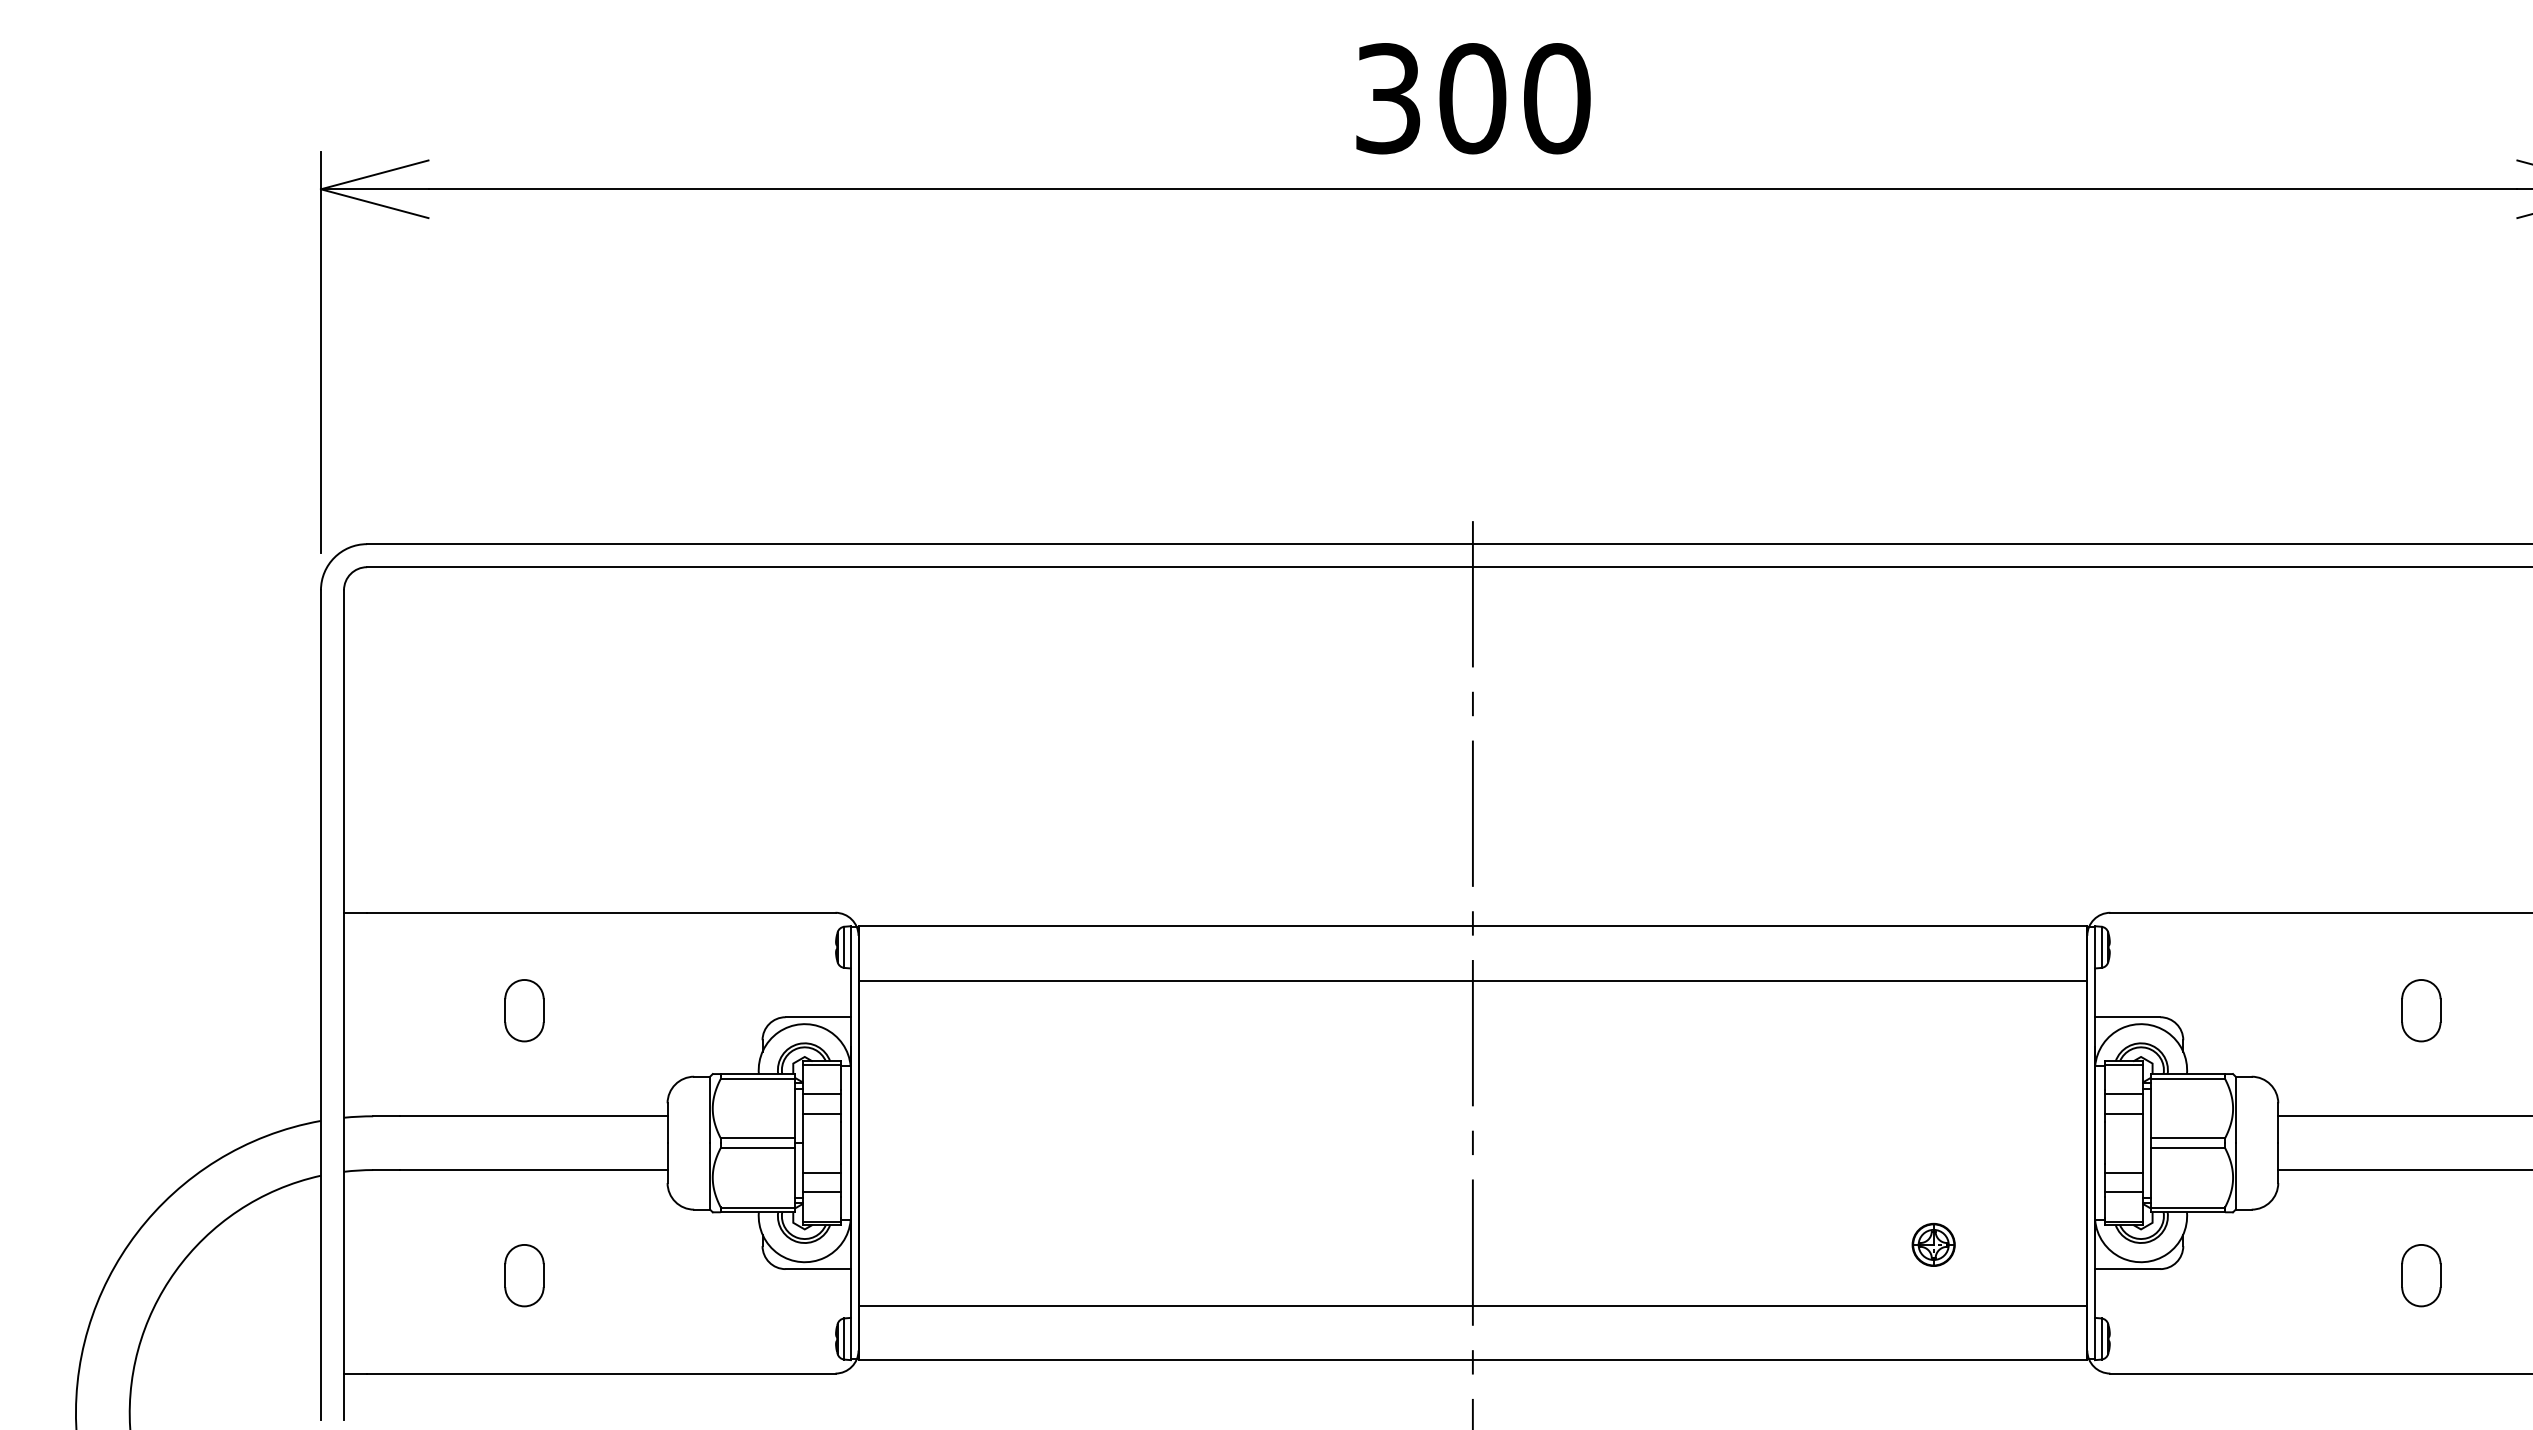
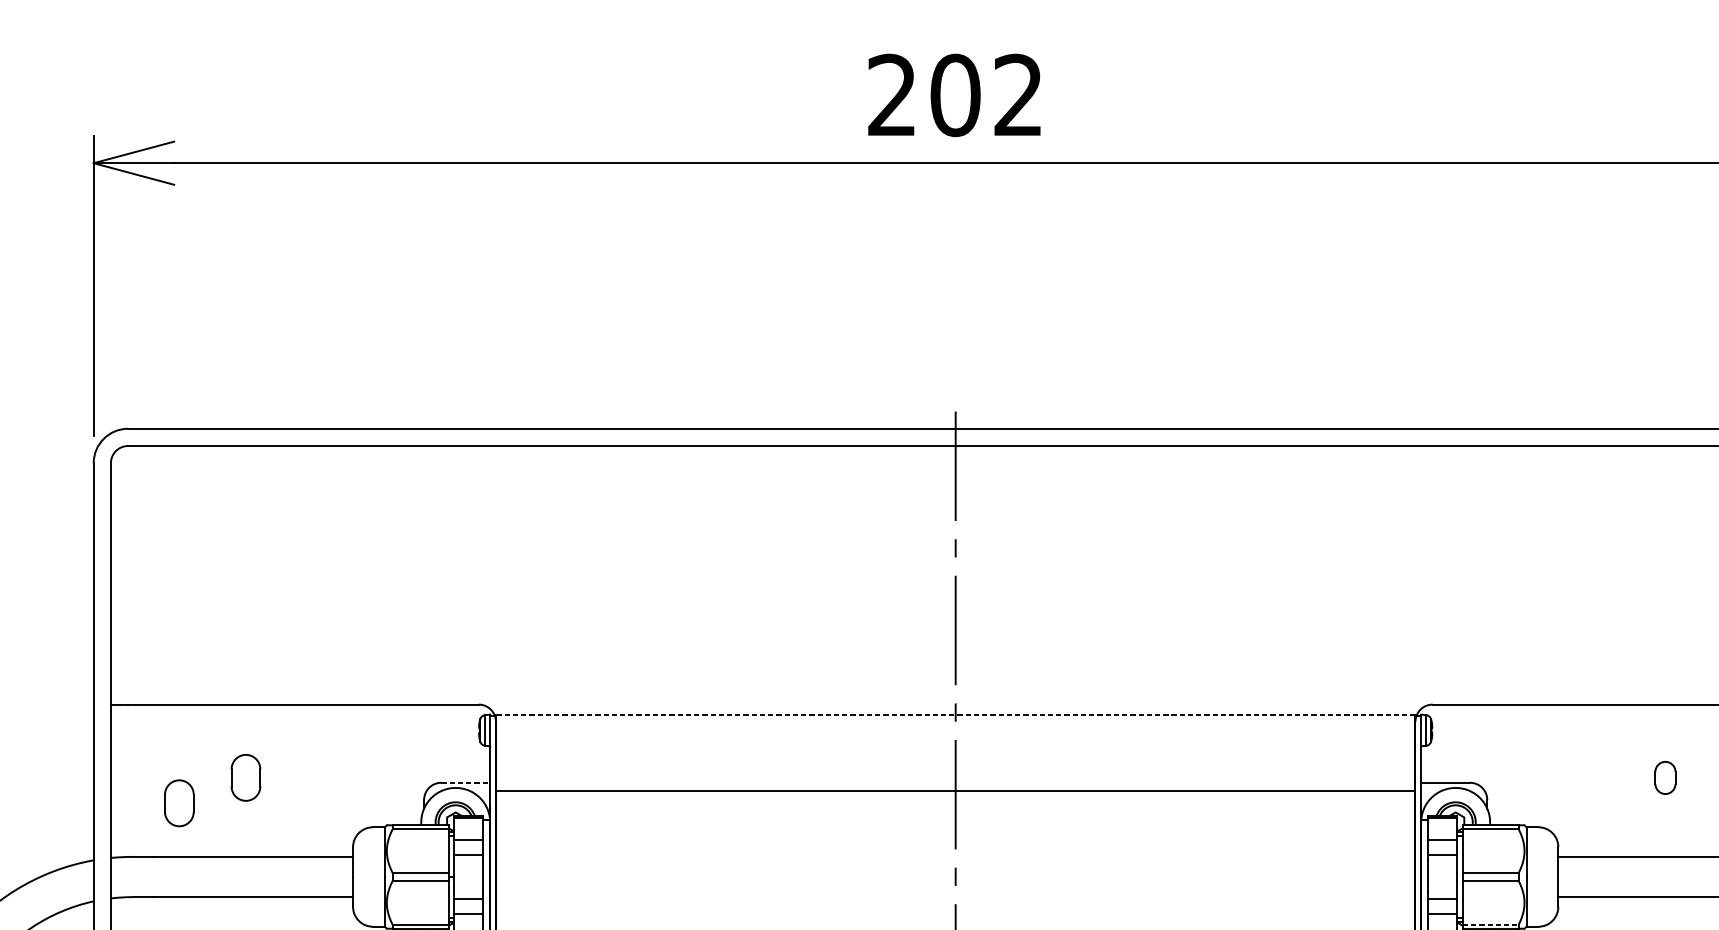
text: (1473, 98) -> (956, 95), 300 -> 202
line: (1472, 926) -> (955, 714), solid -> dashed
line: (1472, 980) -> (955, 790), moved
part: (2421, 1010) -> (1665, 777), size x0.7
line: (818, 1017) -> (465, 782), solid -> dashed
part: (435, 1044) -> (179, 803), added
line: (2188, 1207) -> (1491, 925), solid -> dashed

